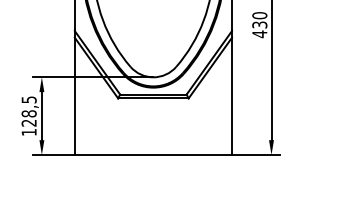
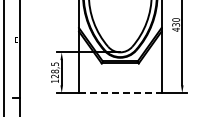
line: (153, 155) -> (120, 93), solid -> dashed

